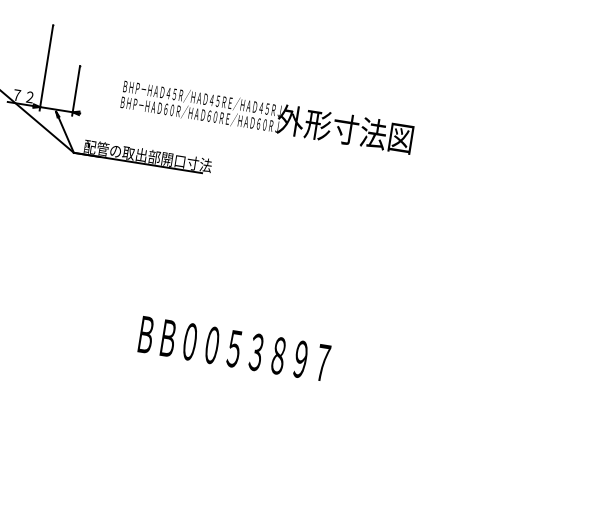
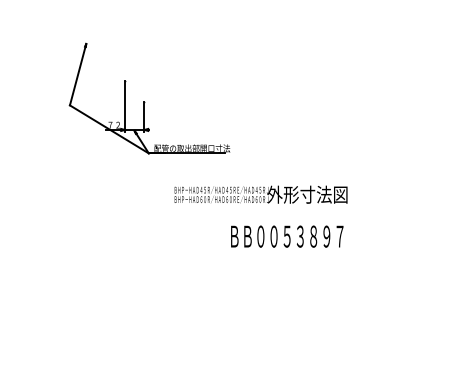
text: (266, 116) -> (260, 194), moved
text: (234, 348) -> (287, 236), moved

